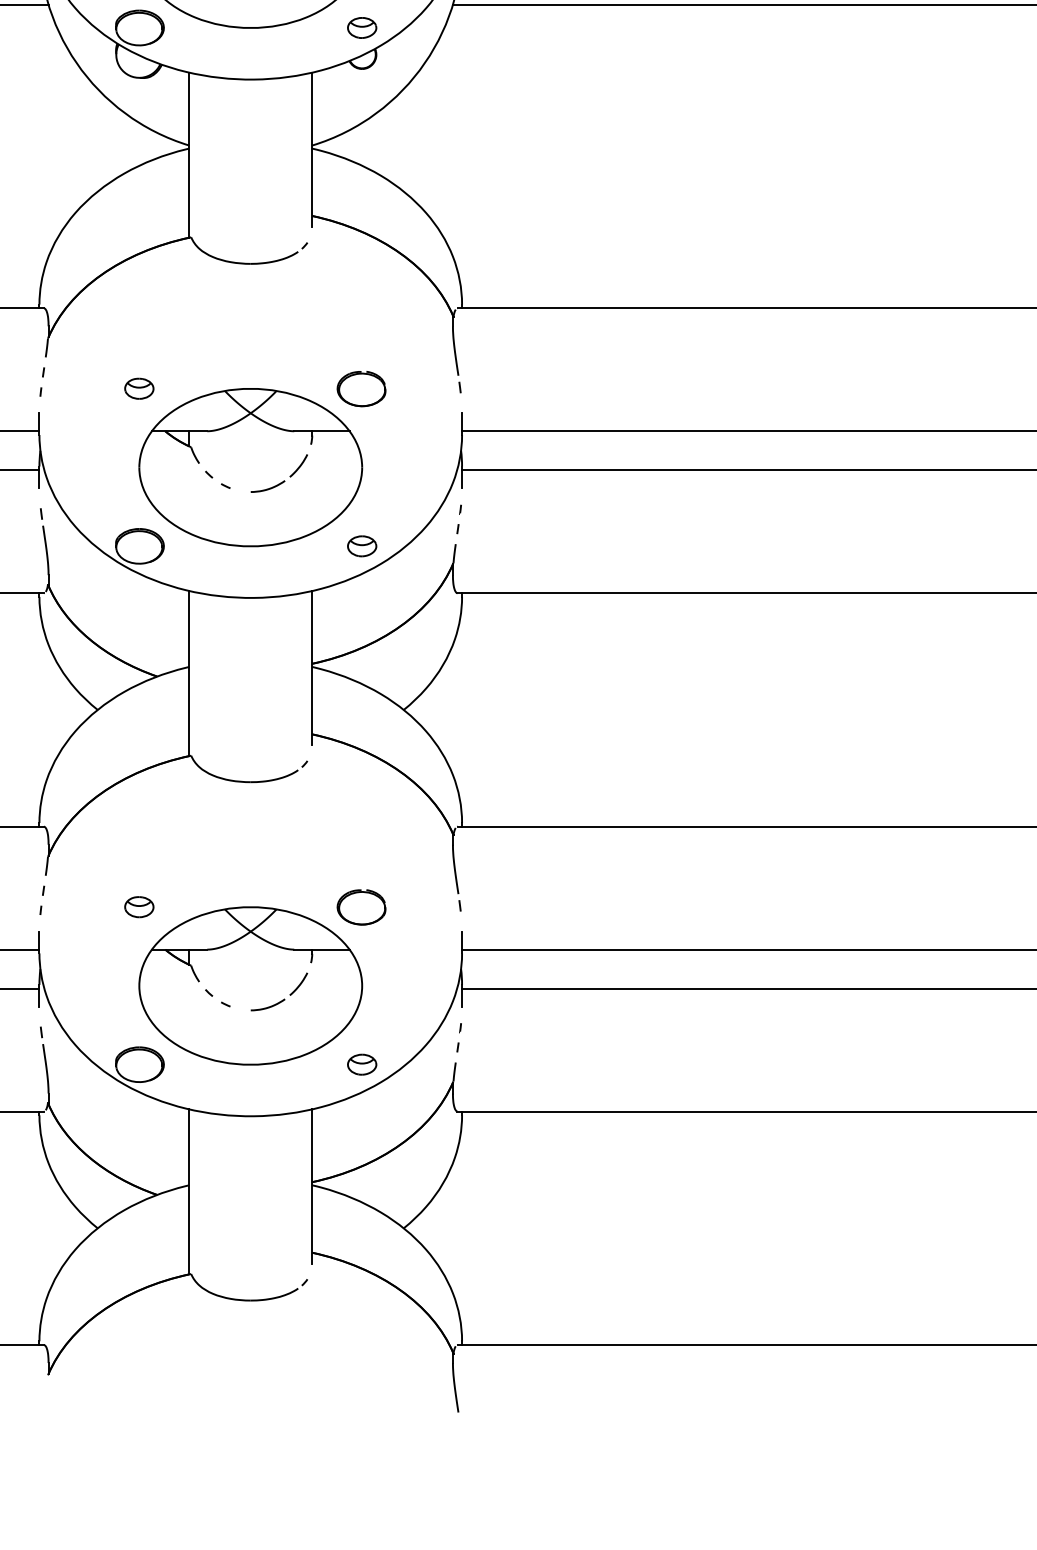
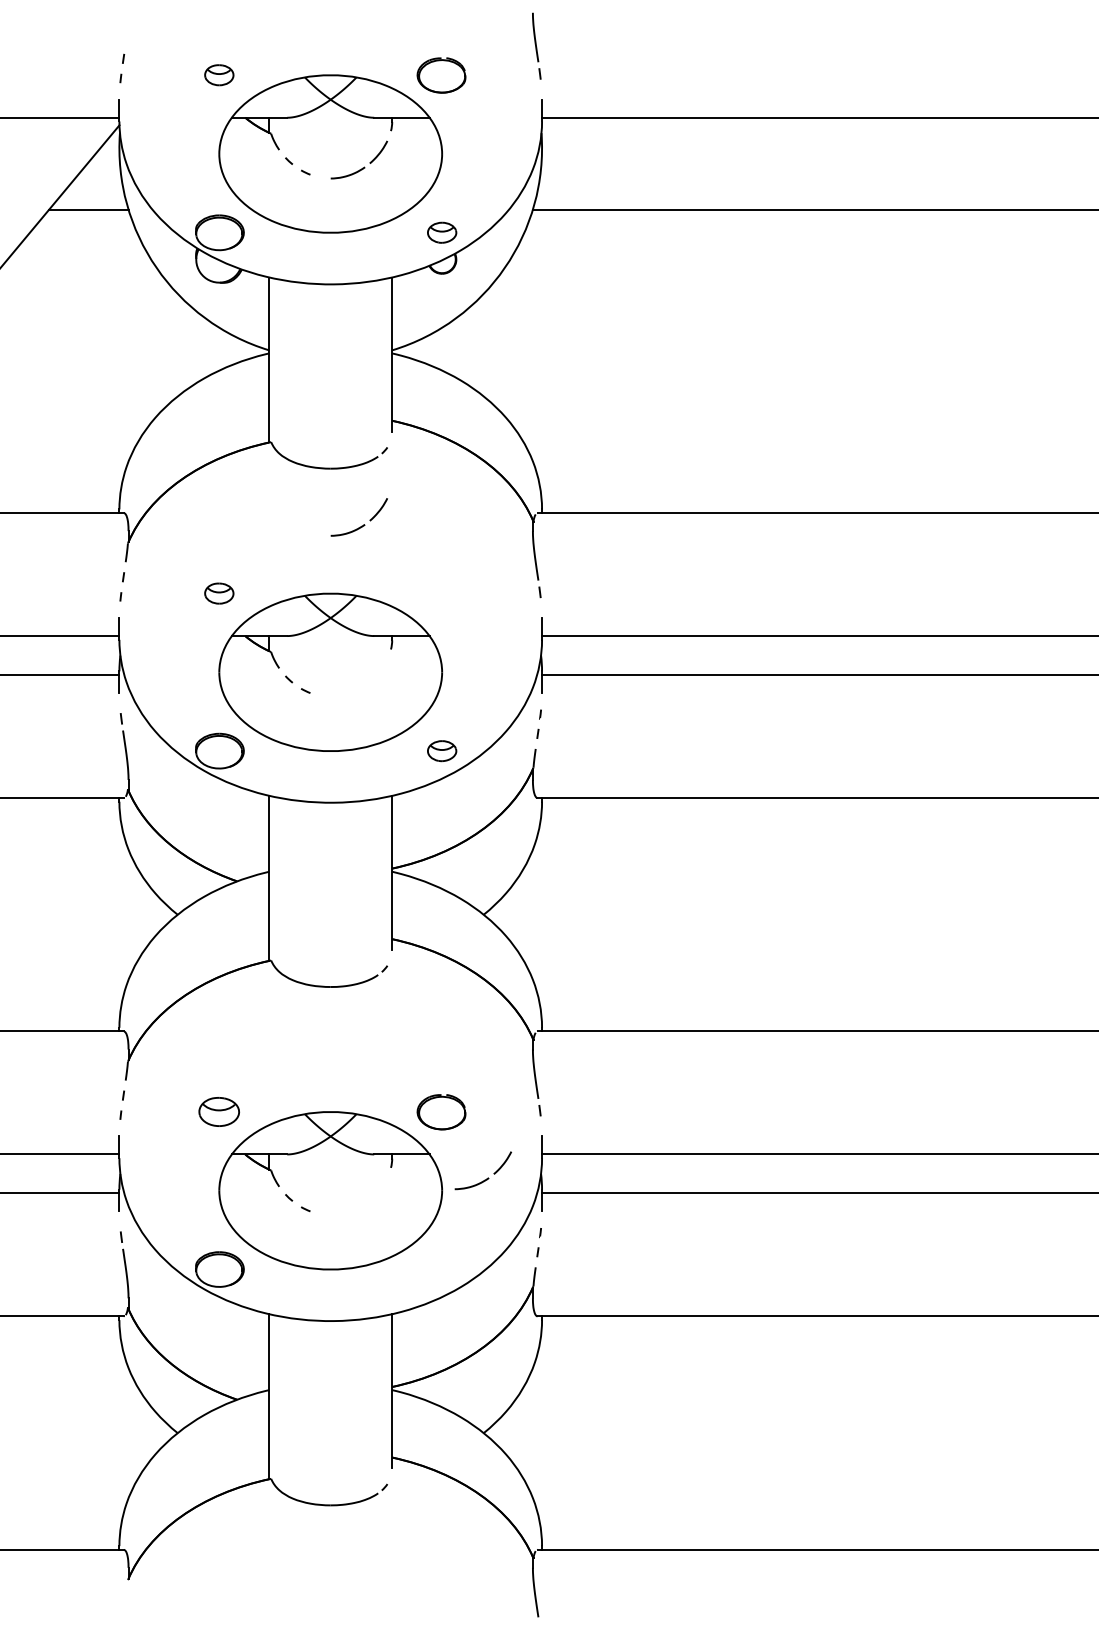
part: (361, 388) -> (441, 593), removed
part: (281, 481) -> (361, 525), moved
part: (139, 906) -> (219, 1111), size x1.4
part: (283, 998) -> (487, 1177), moved
part: (362, 1064) -> (442, 1269), removed

